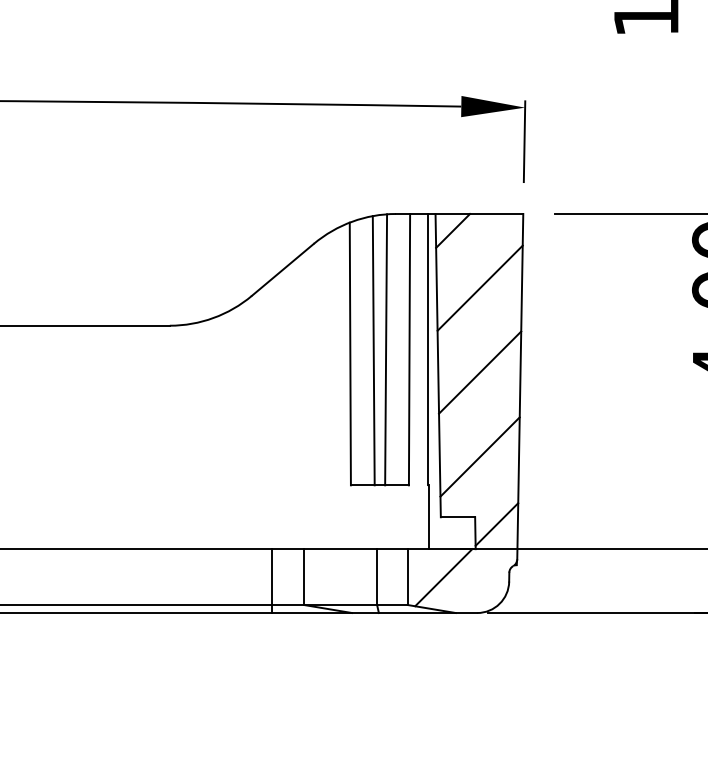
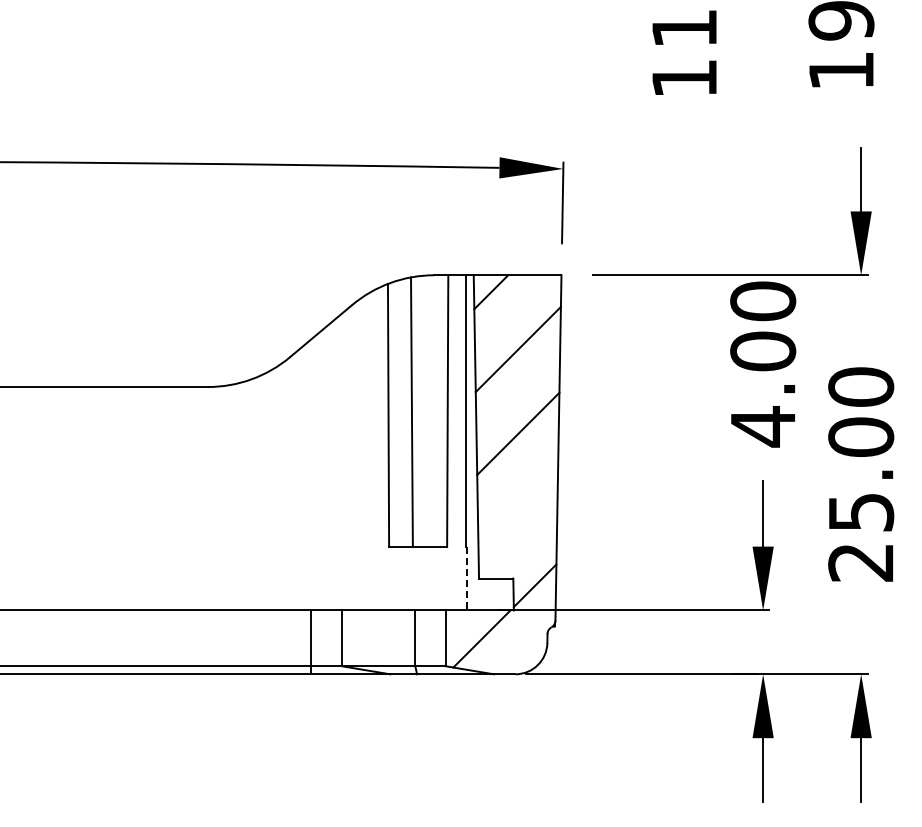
line: (386, 349) -> (424, 410), removed
line: (479, 456) -> (517, 517), removed
line: (428, 517) -> (466, 578), solid -> dashed

